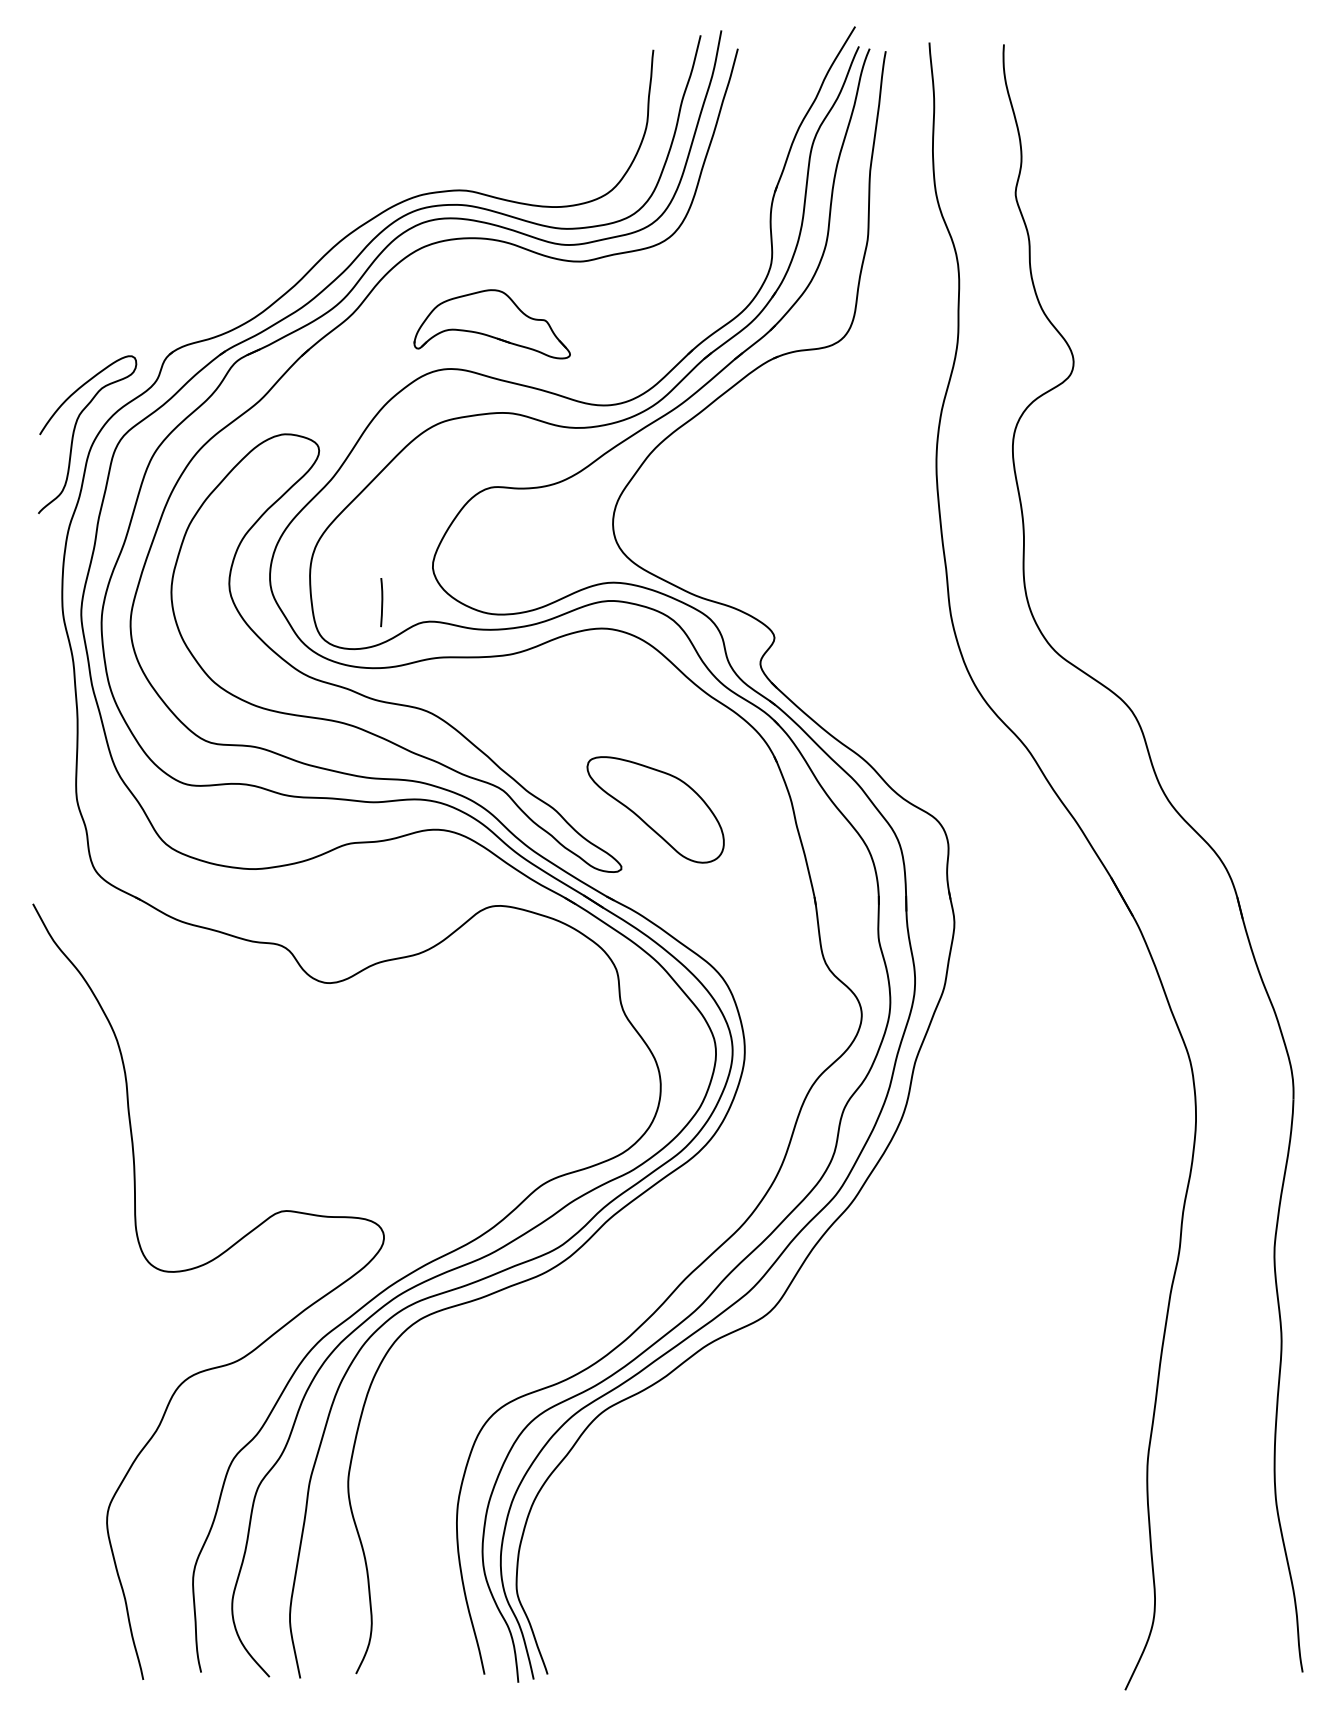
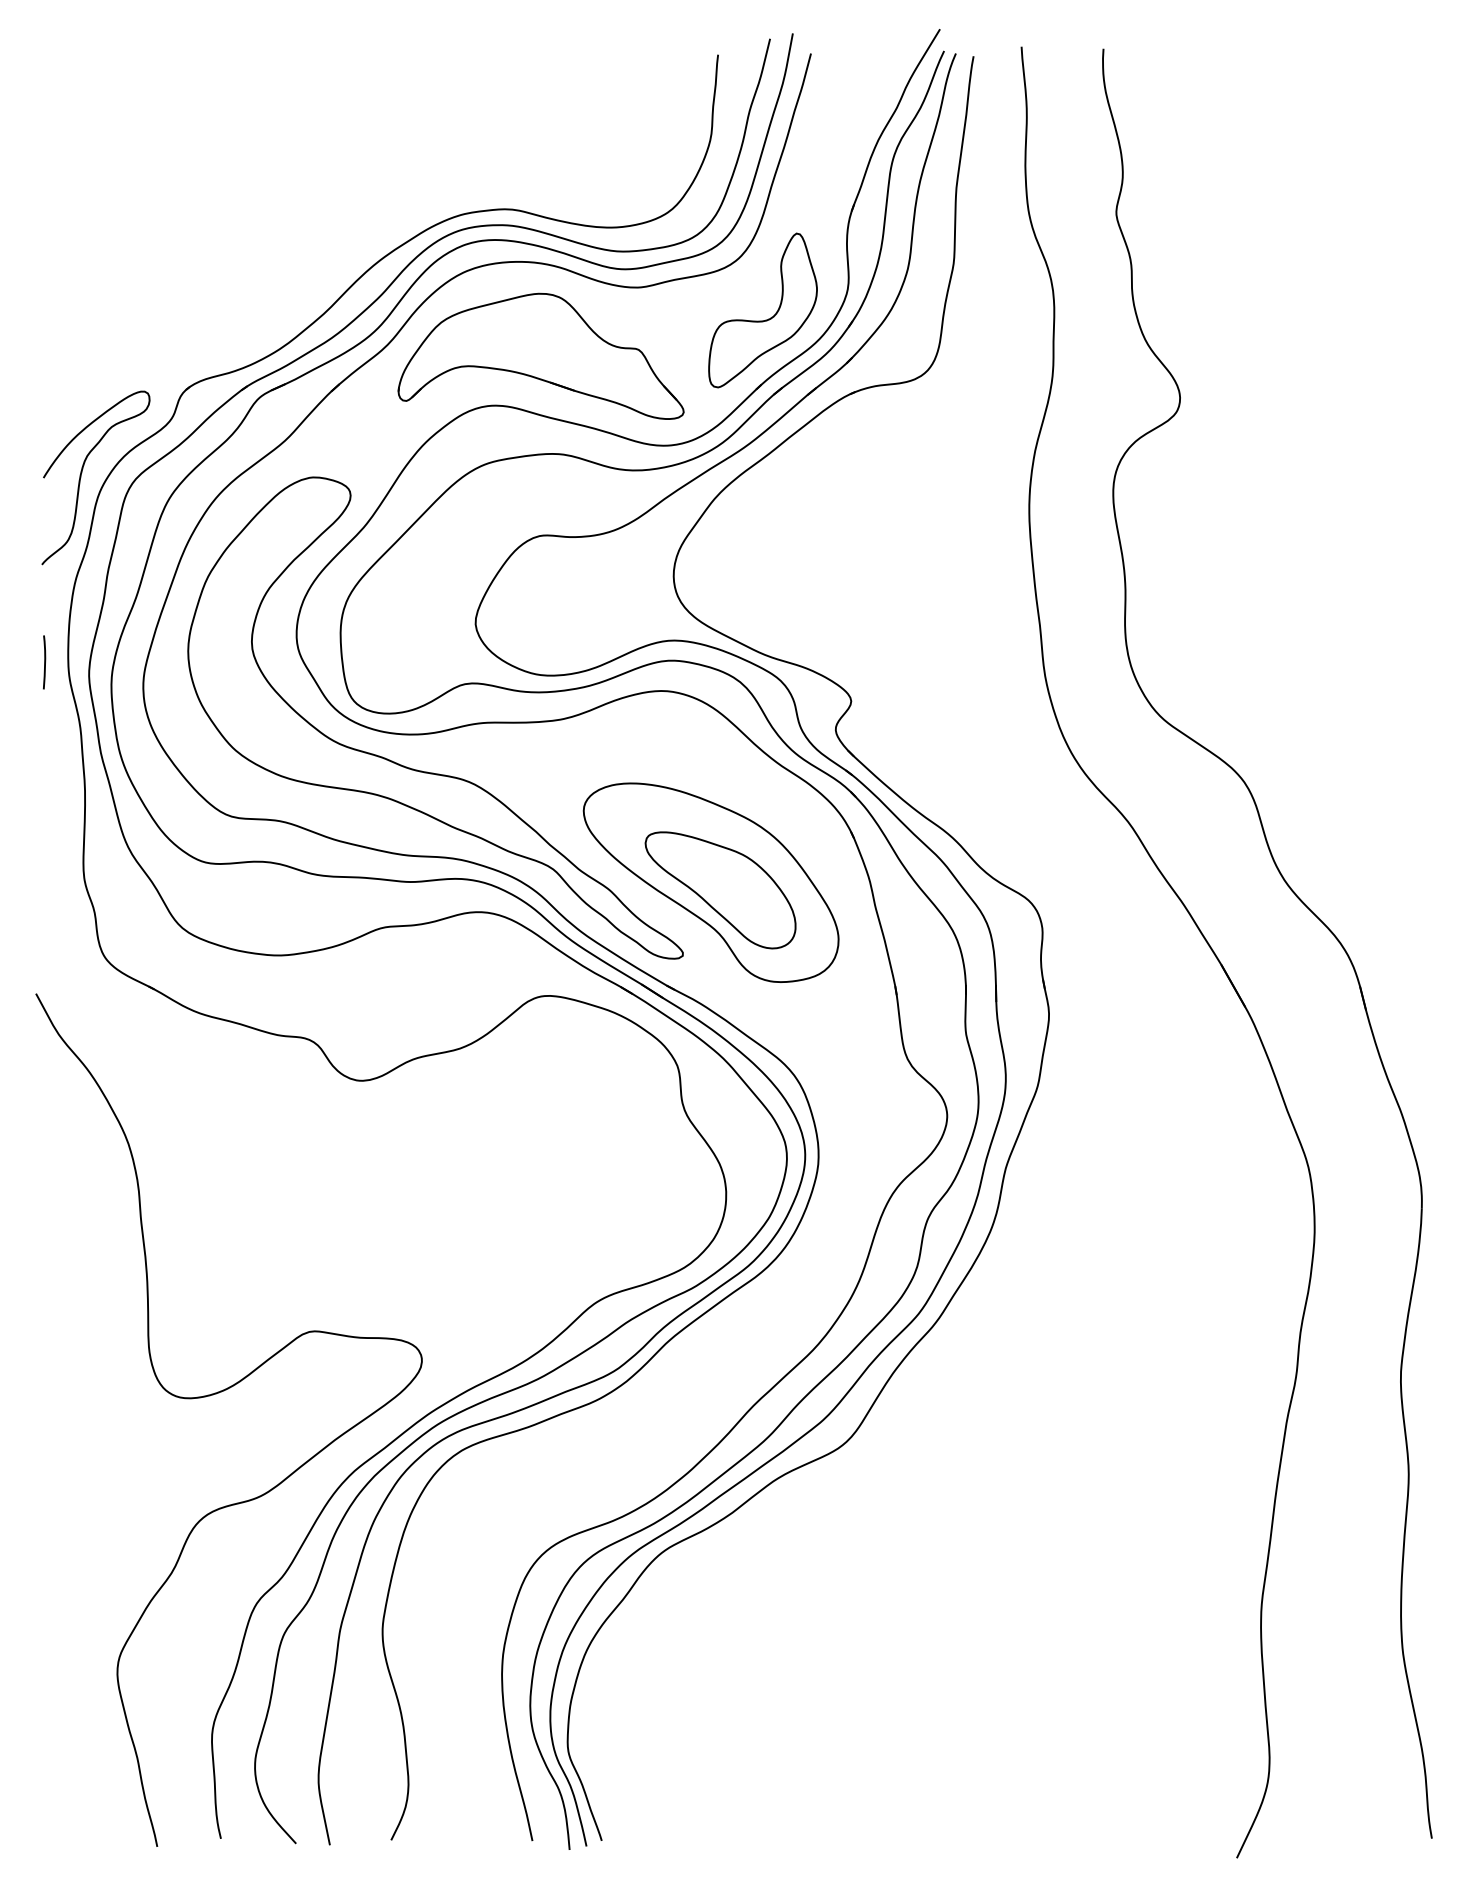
part: (696, 290) -> (765, 319), added
part: (491, 324) -> (540, 356), size x1.67
line: (381, 602) -> (44, 662), moved
part: (646, 802) -> (710, 882), added

